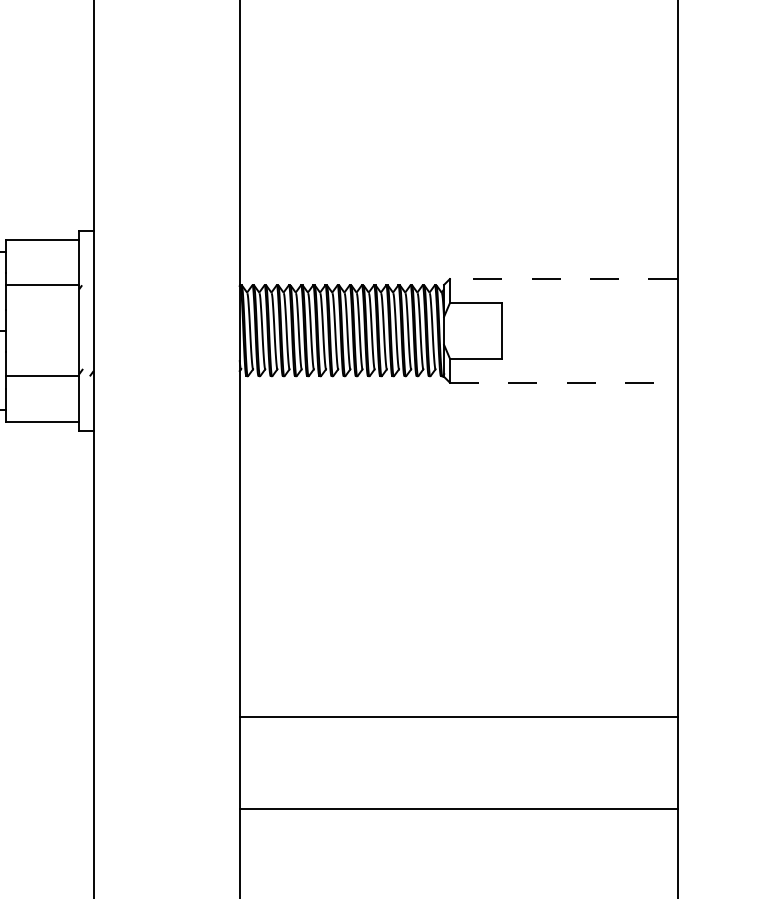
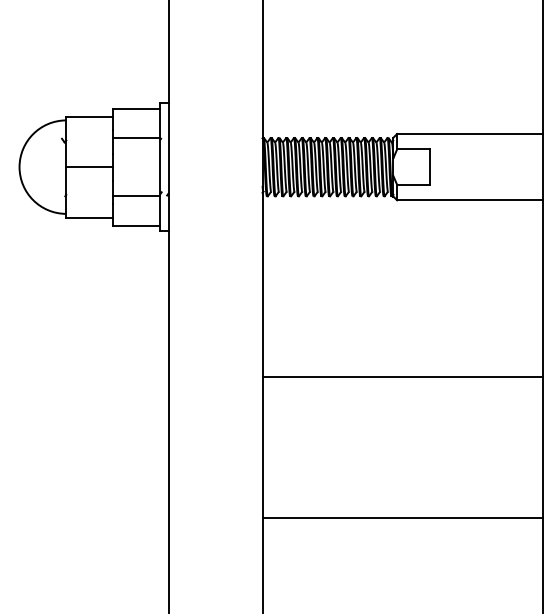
line: (564, 278) -> (470, 133), dashed -> solid
line: (564, 382) -> (470, 200), dashed -> solid
line: (458, 717) -> (402, 377), moved
line: (458, 809) -> (402, 517), moved

